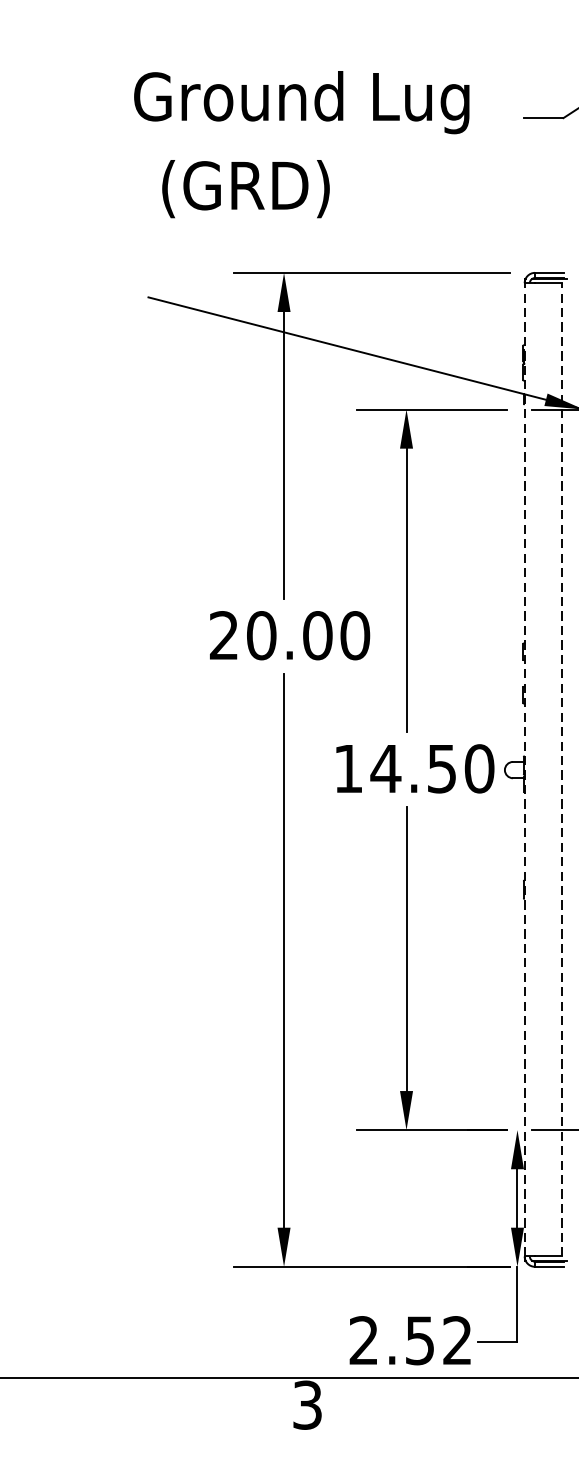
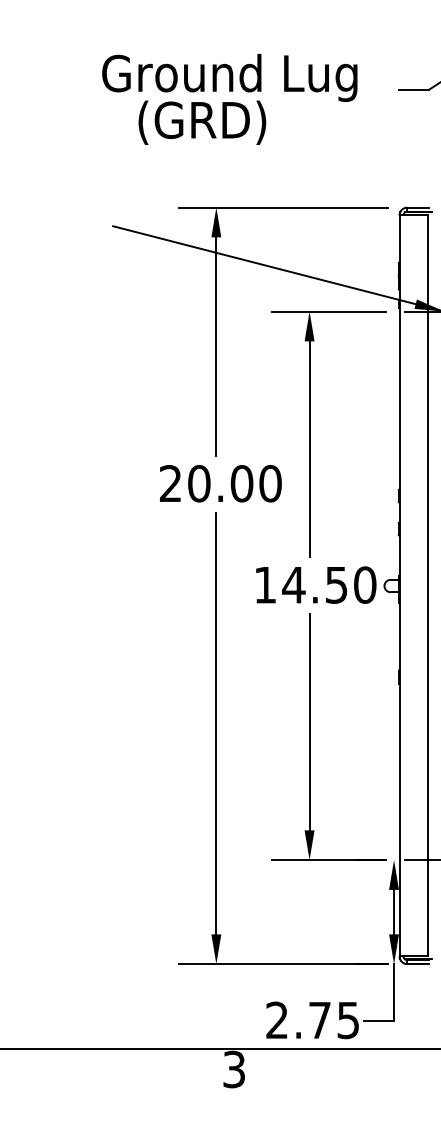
text: (246, 188) -> (202, 122), moved
line: (524, 769) -> (399, 585), dashed -> solid
line: (561, 769) -> (427, 585), dashed -> solid
text: (437, 1340) -> (333, 1020), 2.52 -> 2.75

